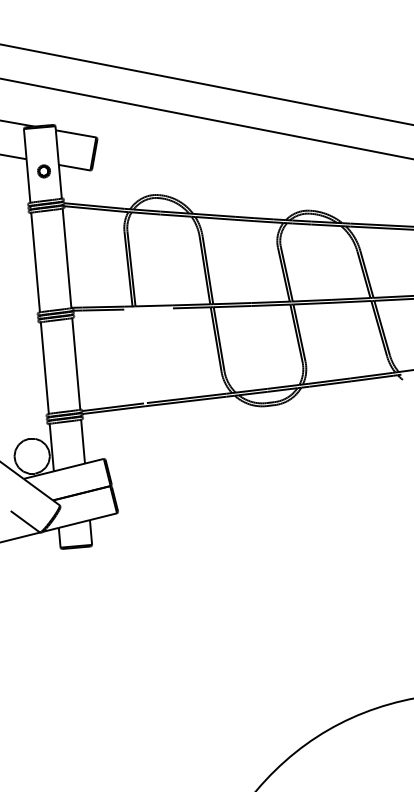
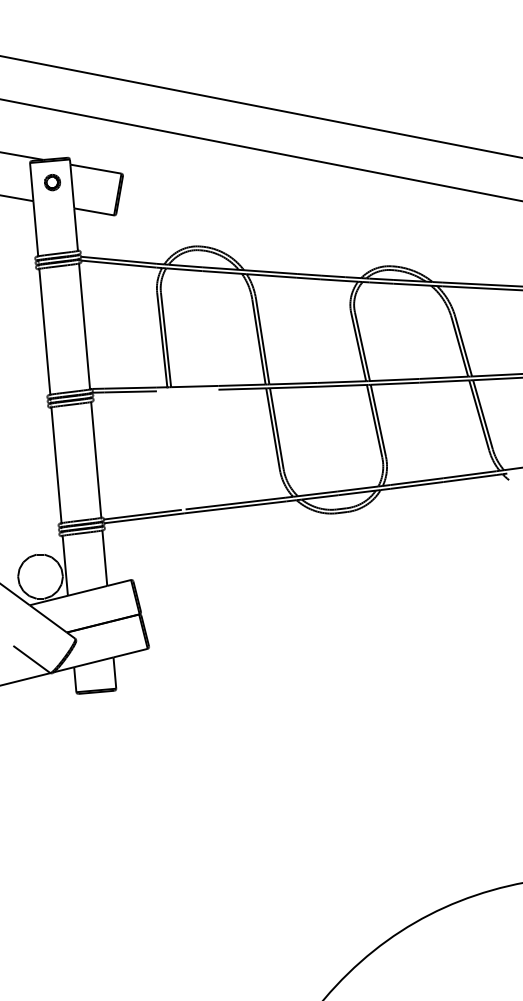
part: (44, 171) -> (52, 182), moved

